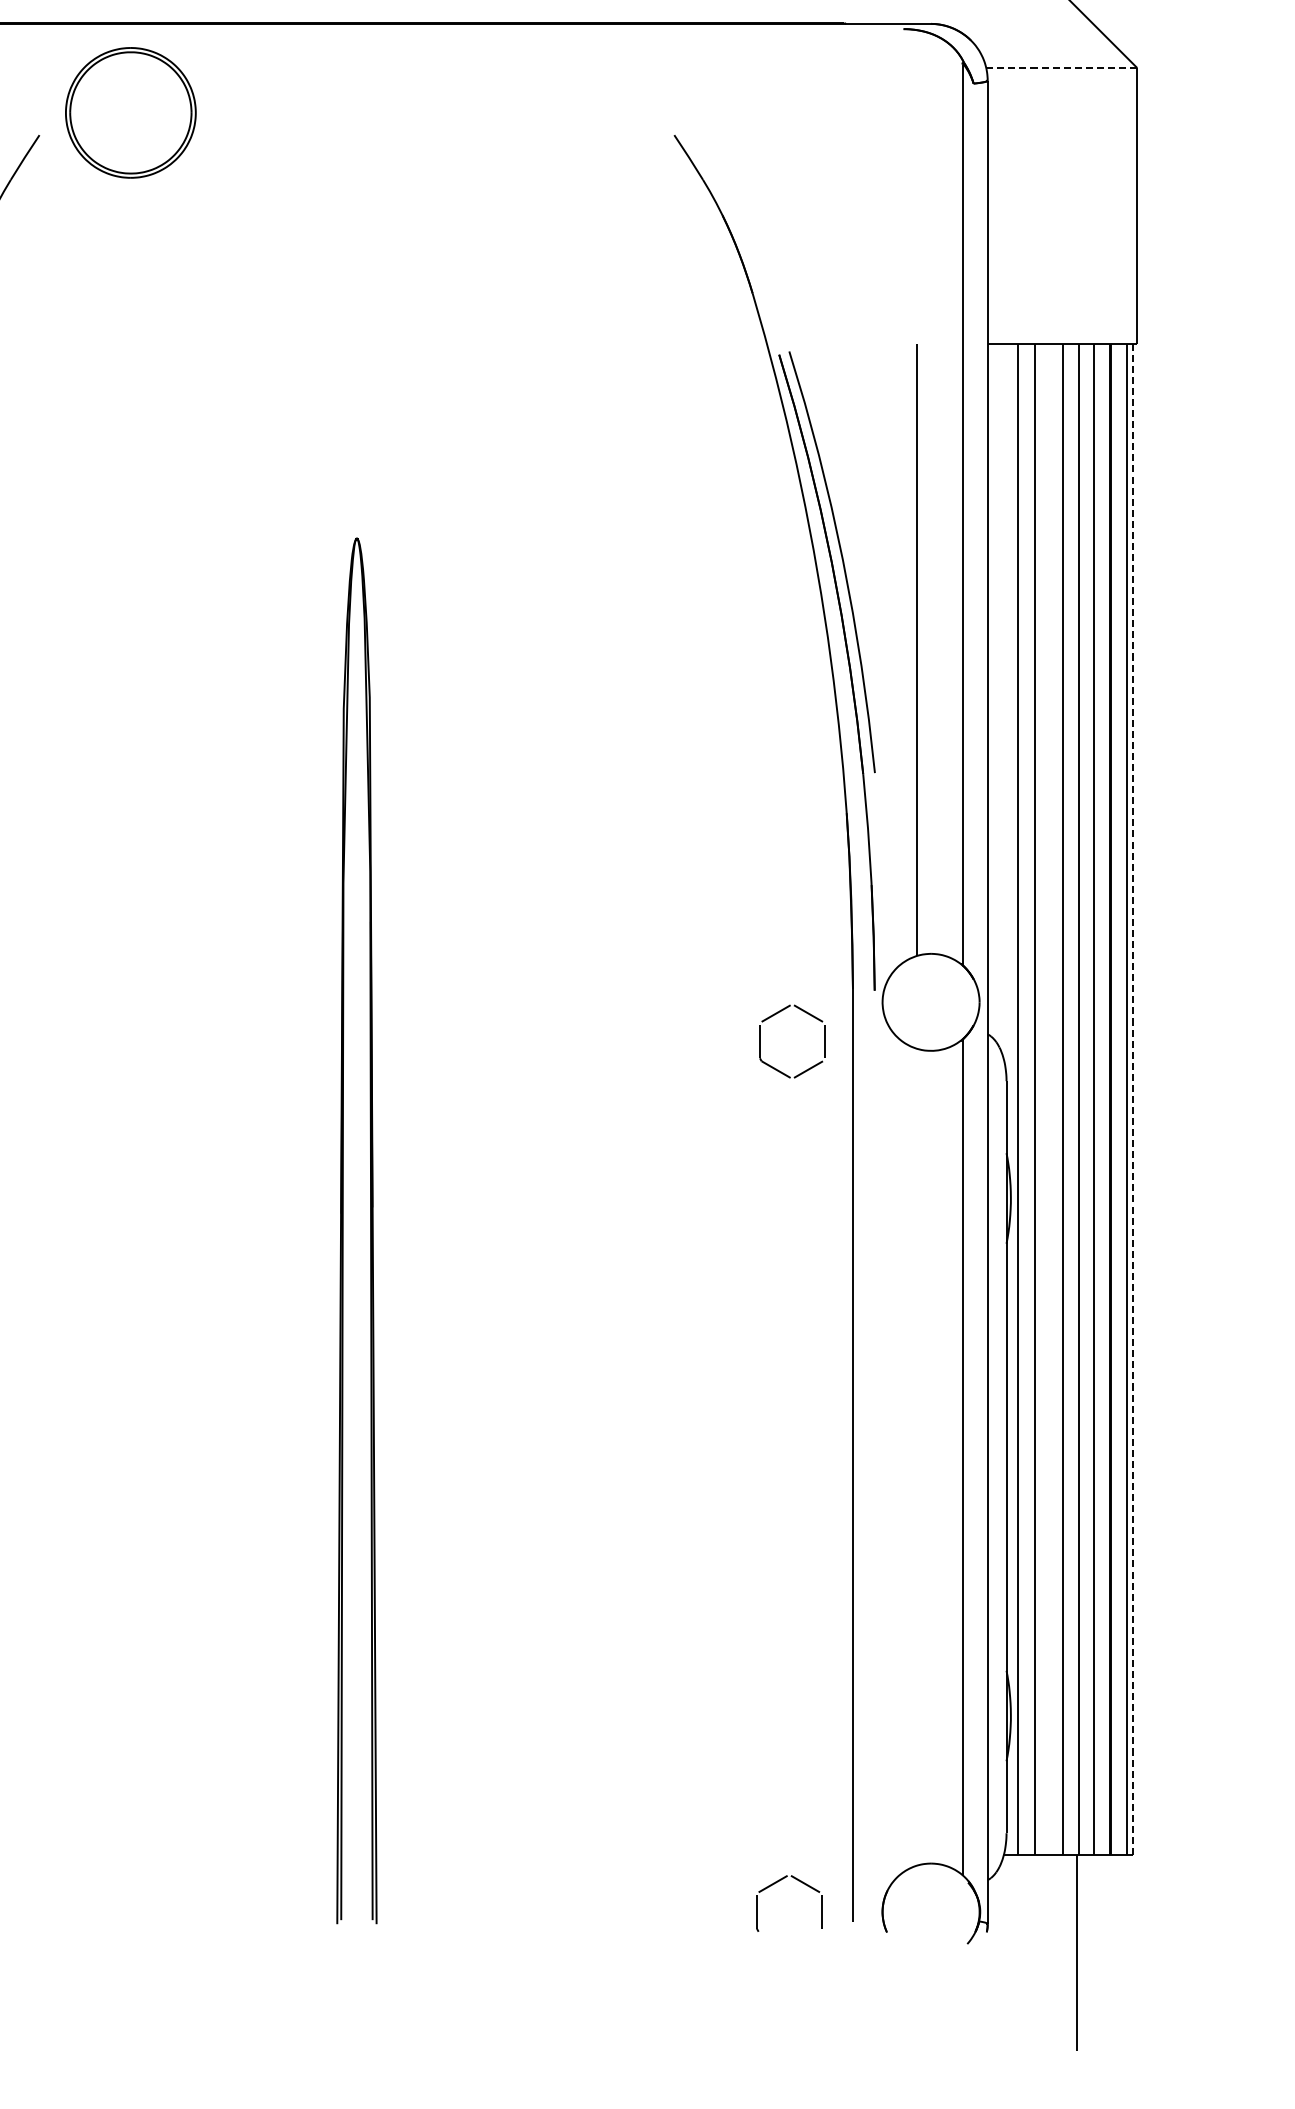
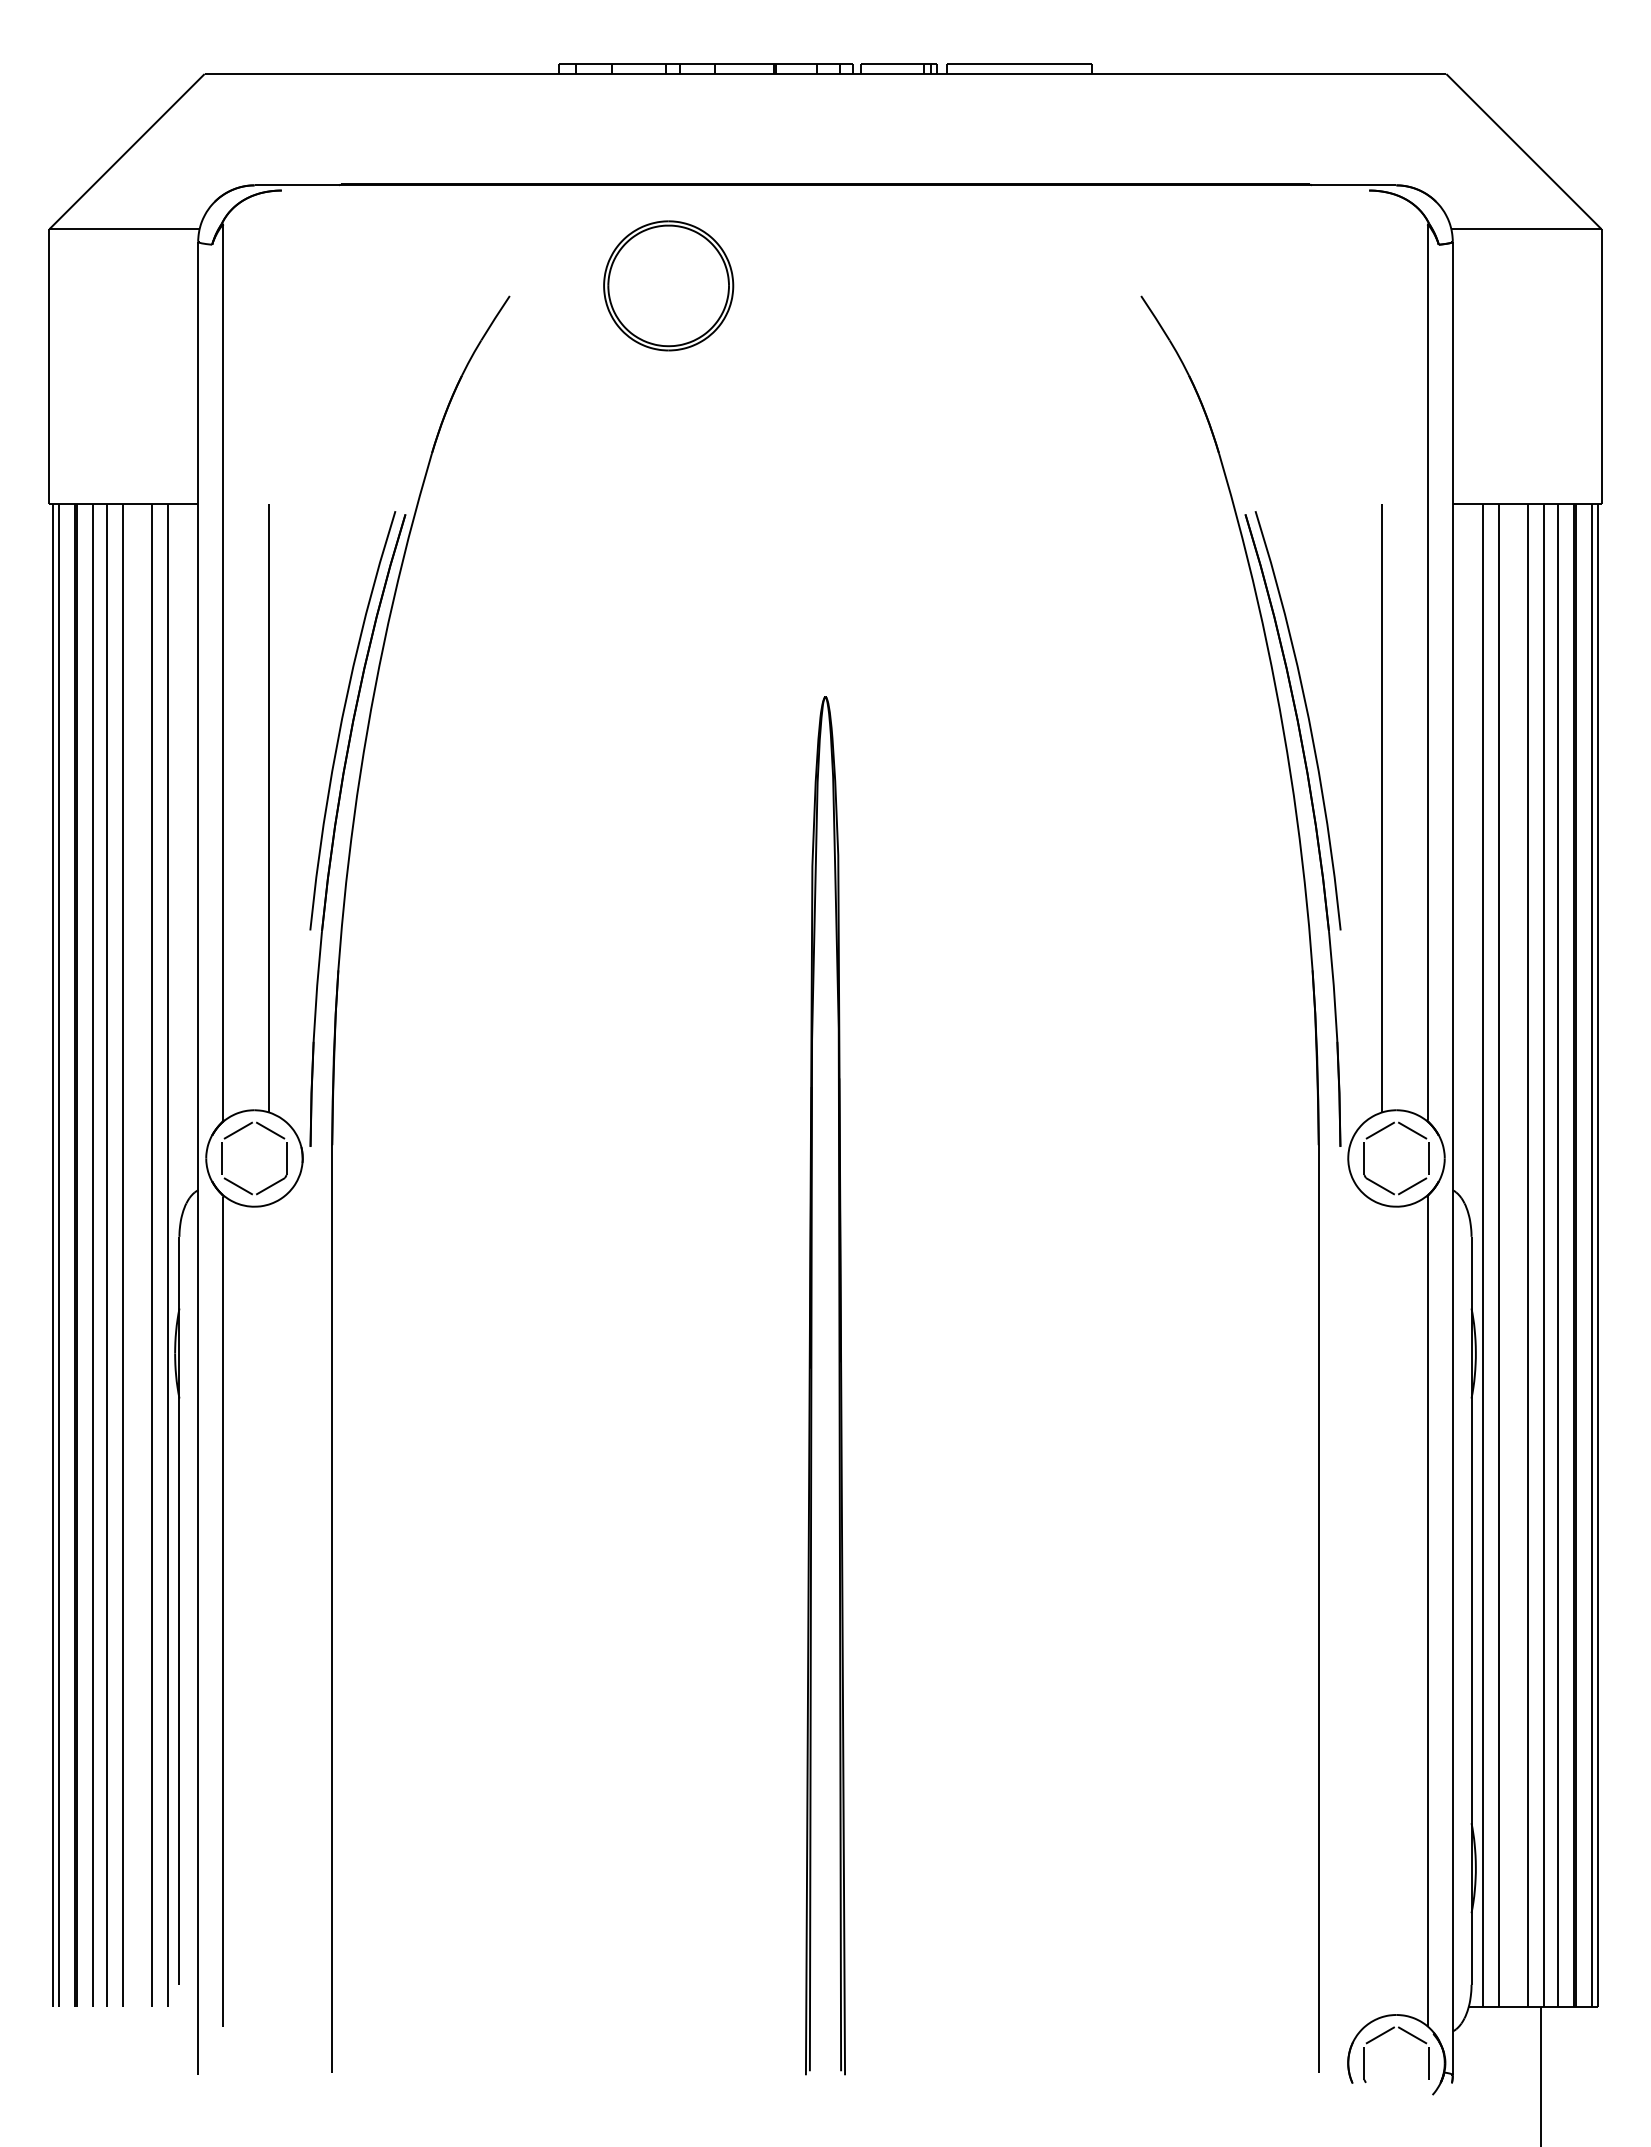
line: (1061, 68) -> (1526, 229), dashed -> solid
part: (130, 112) -> (668, 285), moved
part: (777, 1014) -> (1381, 1131), moved
line: (1133, 1099) -> (1597, 1255), dashed -> solid
part: (777, 1883) -> (1384, 2034), moved

